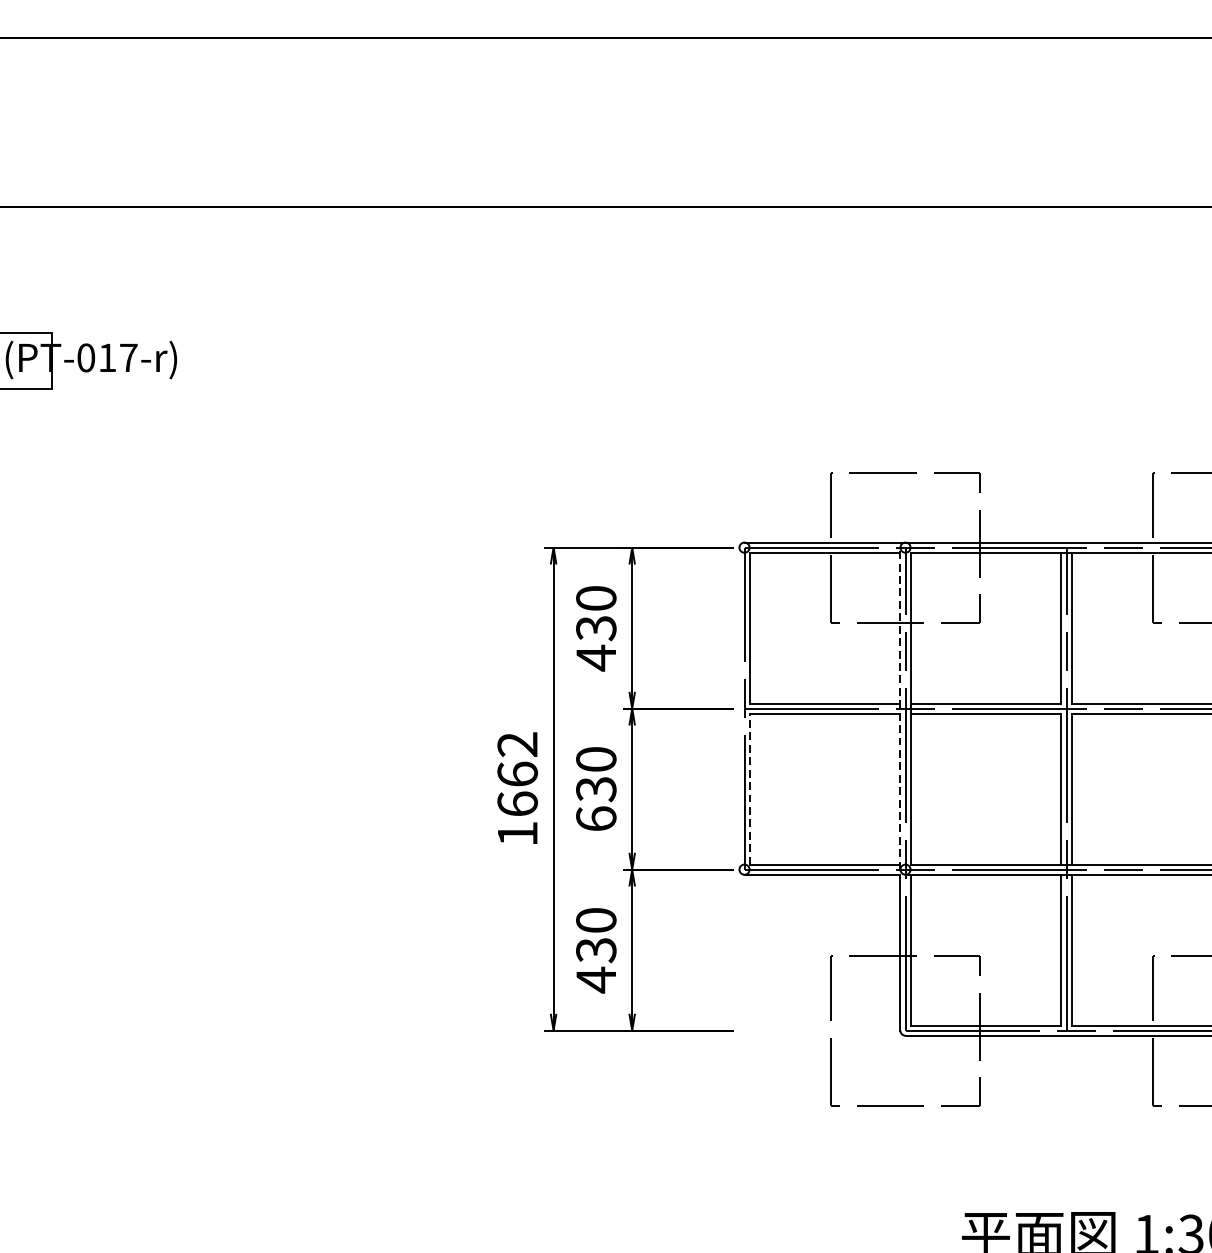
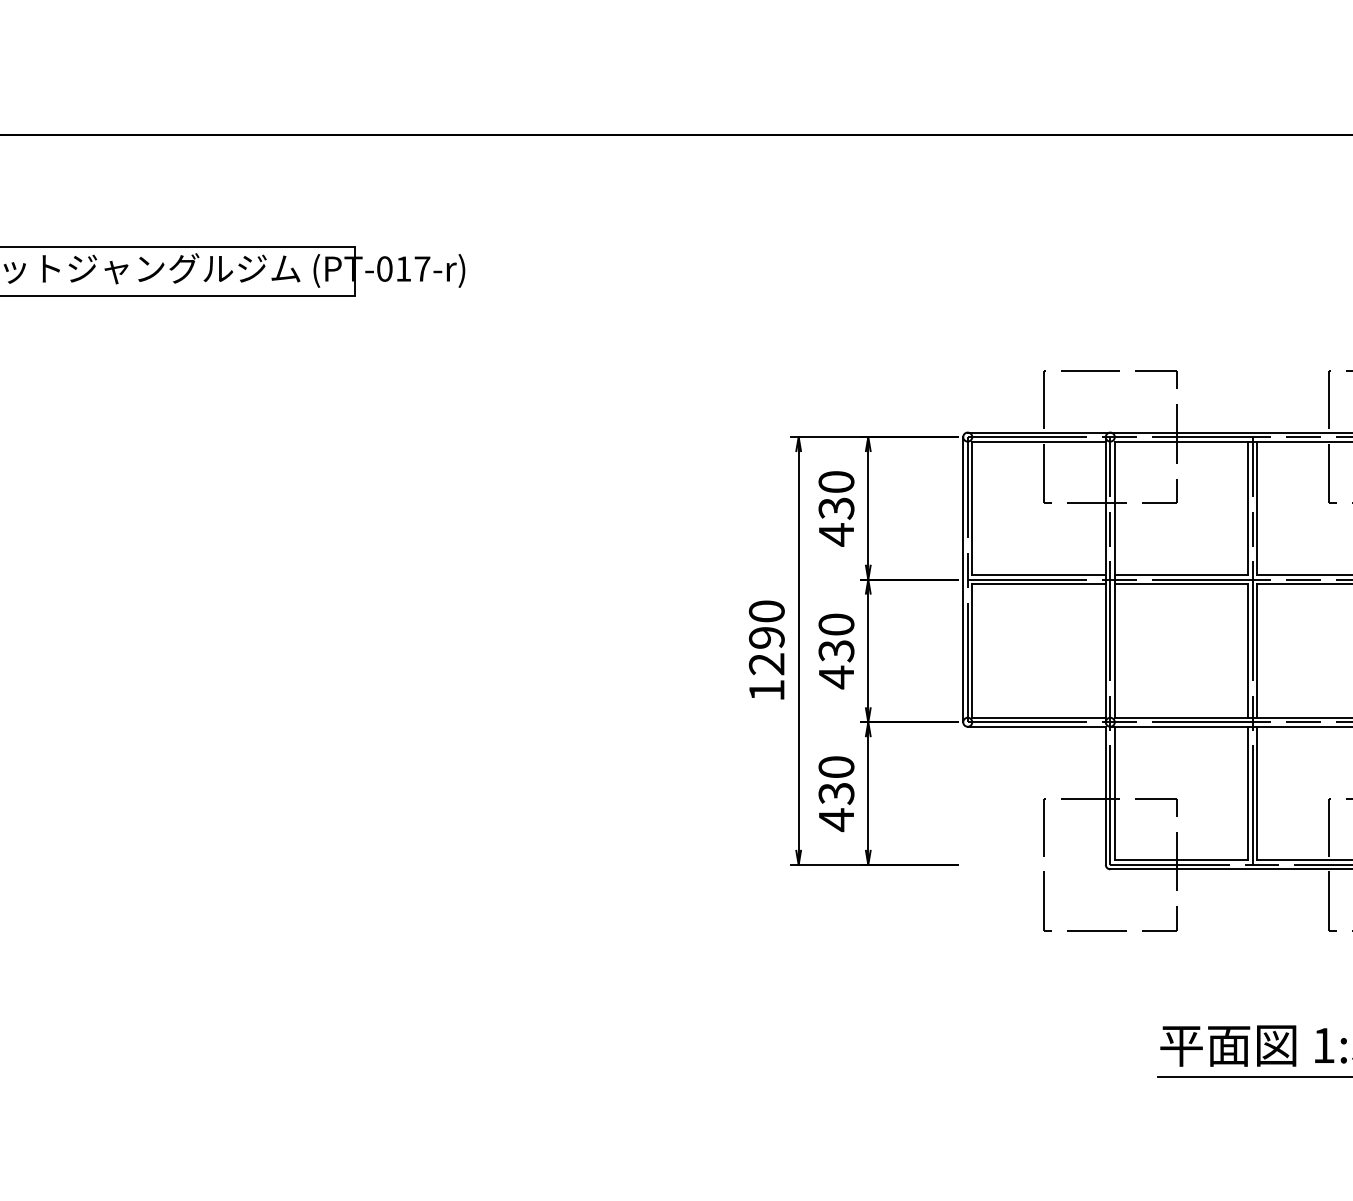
line: (739, 708) -> (963, 579), added
line: (900, 708) -> (1105, 579), dashed -> solid
text: (517, 773) -> (766, 637), 1662 -> 1290
line: (749, 788) -> (972, 650), dashed -> solid
text: (596, 819) -> (836, 677), 630 -> 430

